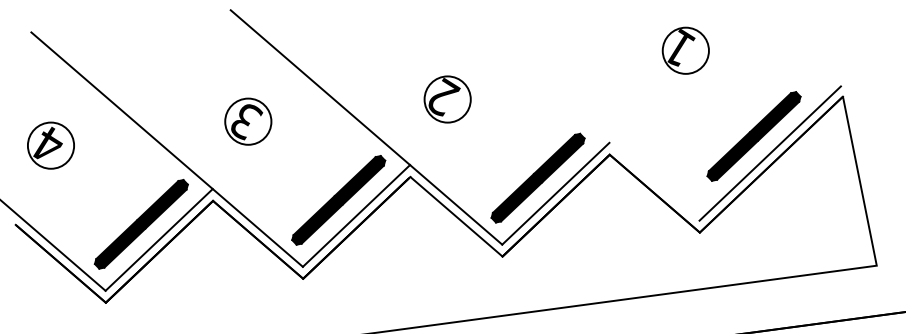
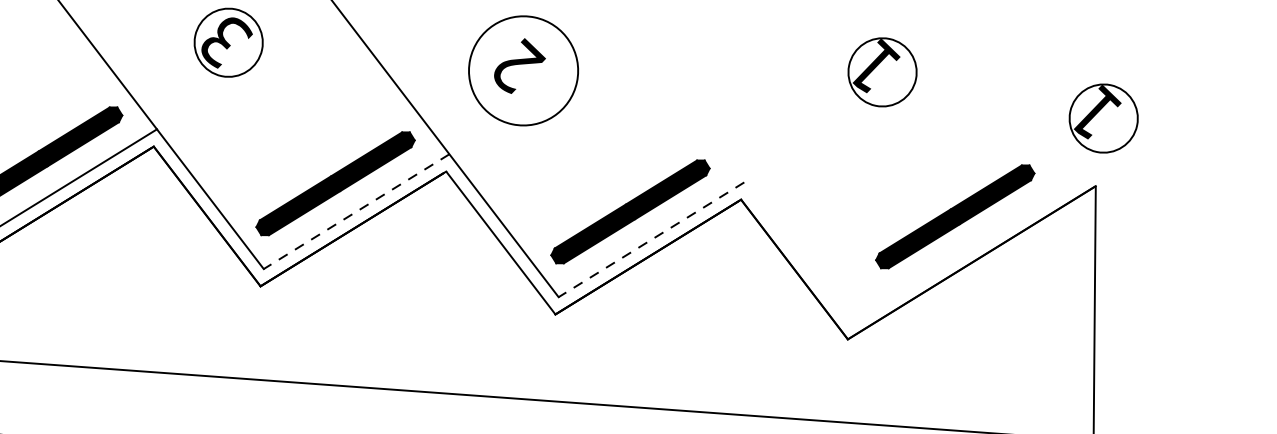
part: (838, 50) -> (1103, 118), added
circle: (447, 99) -> (523, 70), size x1.6
line: (769, 153) -> (972, 246), removed
line: (555, 193) -> (651, 239), solid -> dashed
line: (356, 215) -> (356, 210), solid -> dashed

